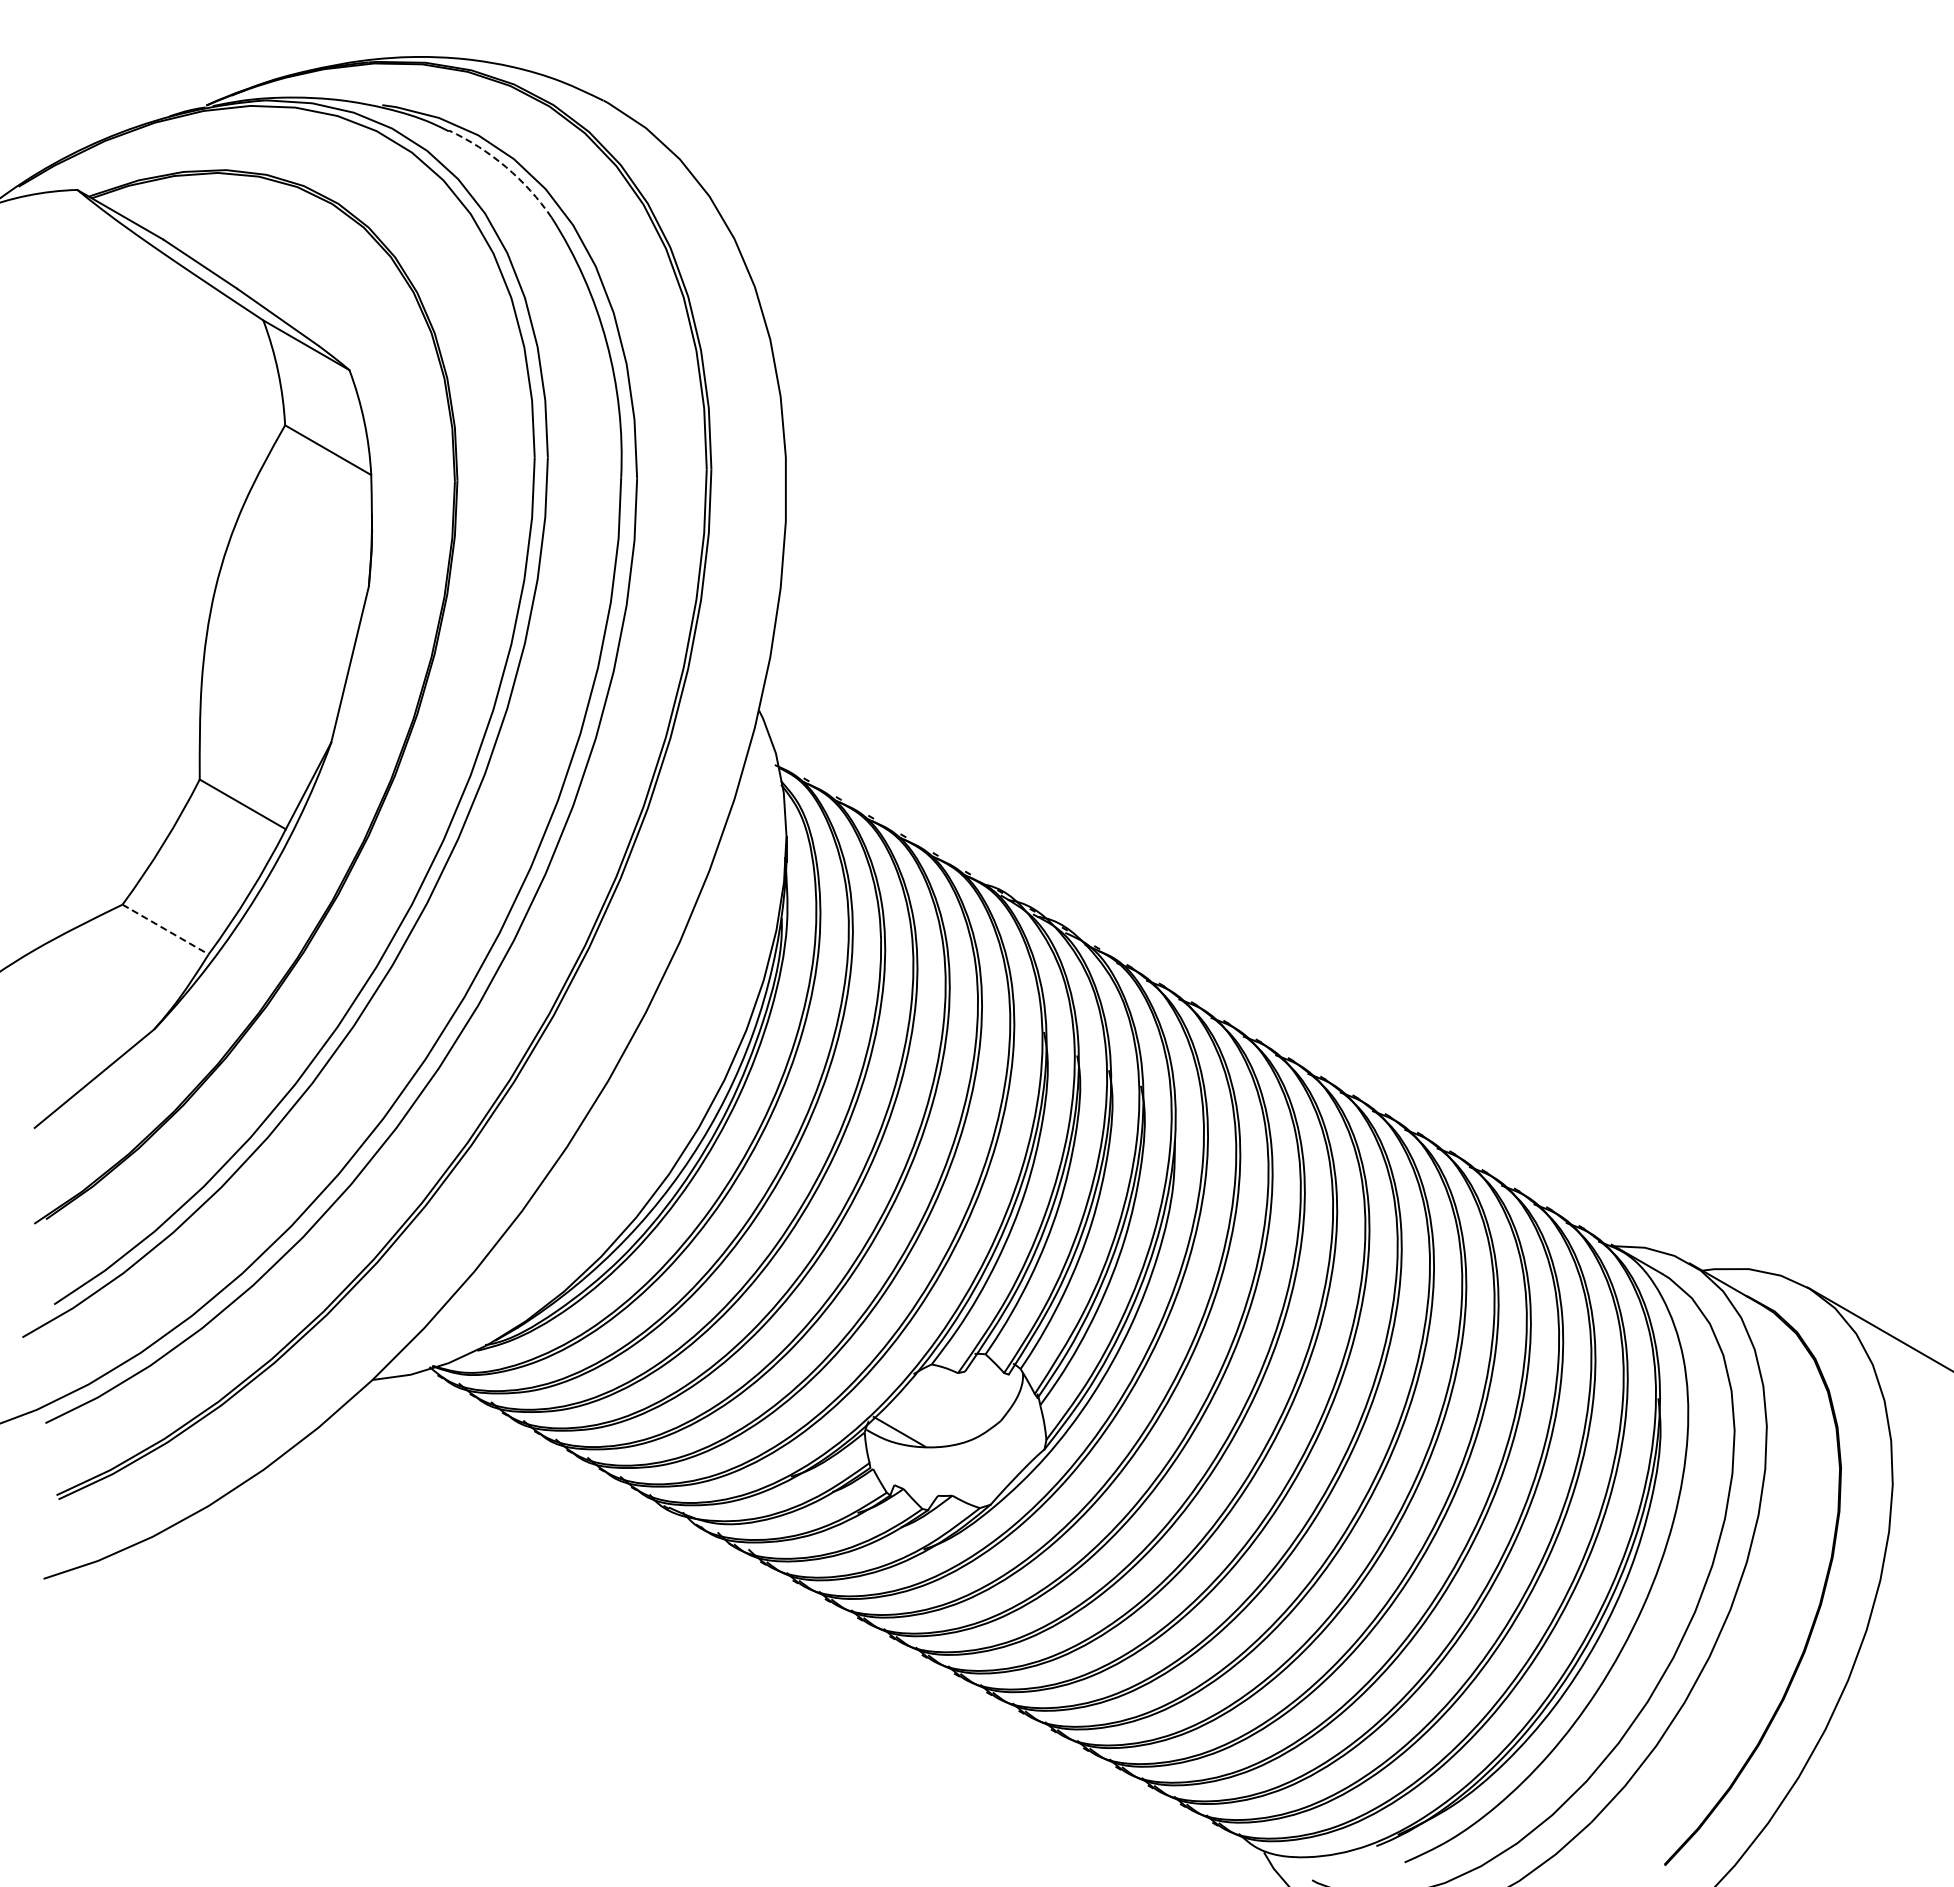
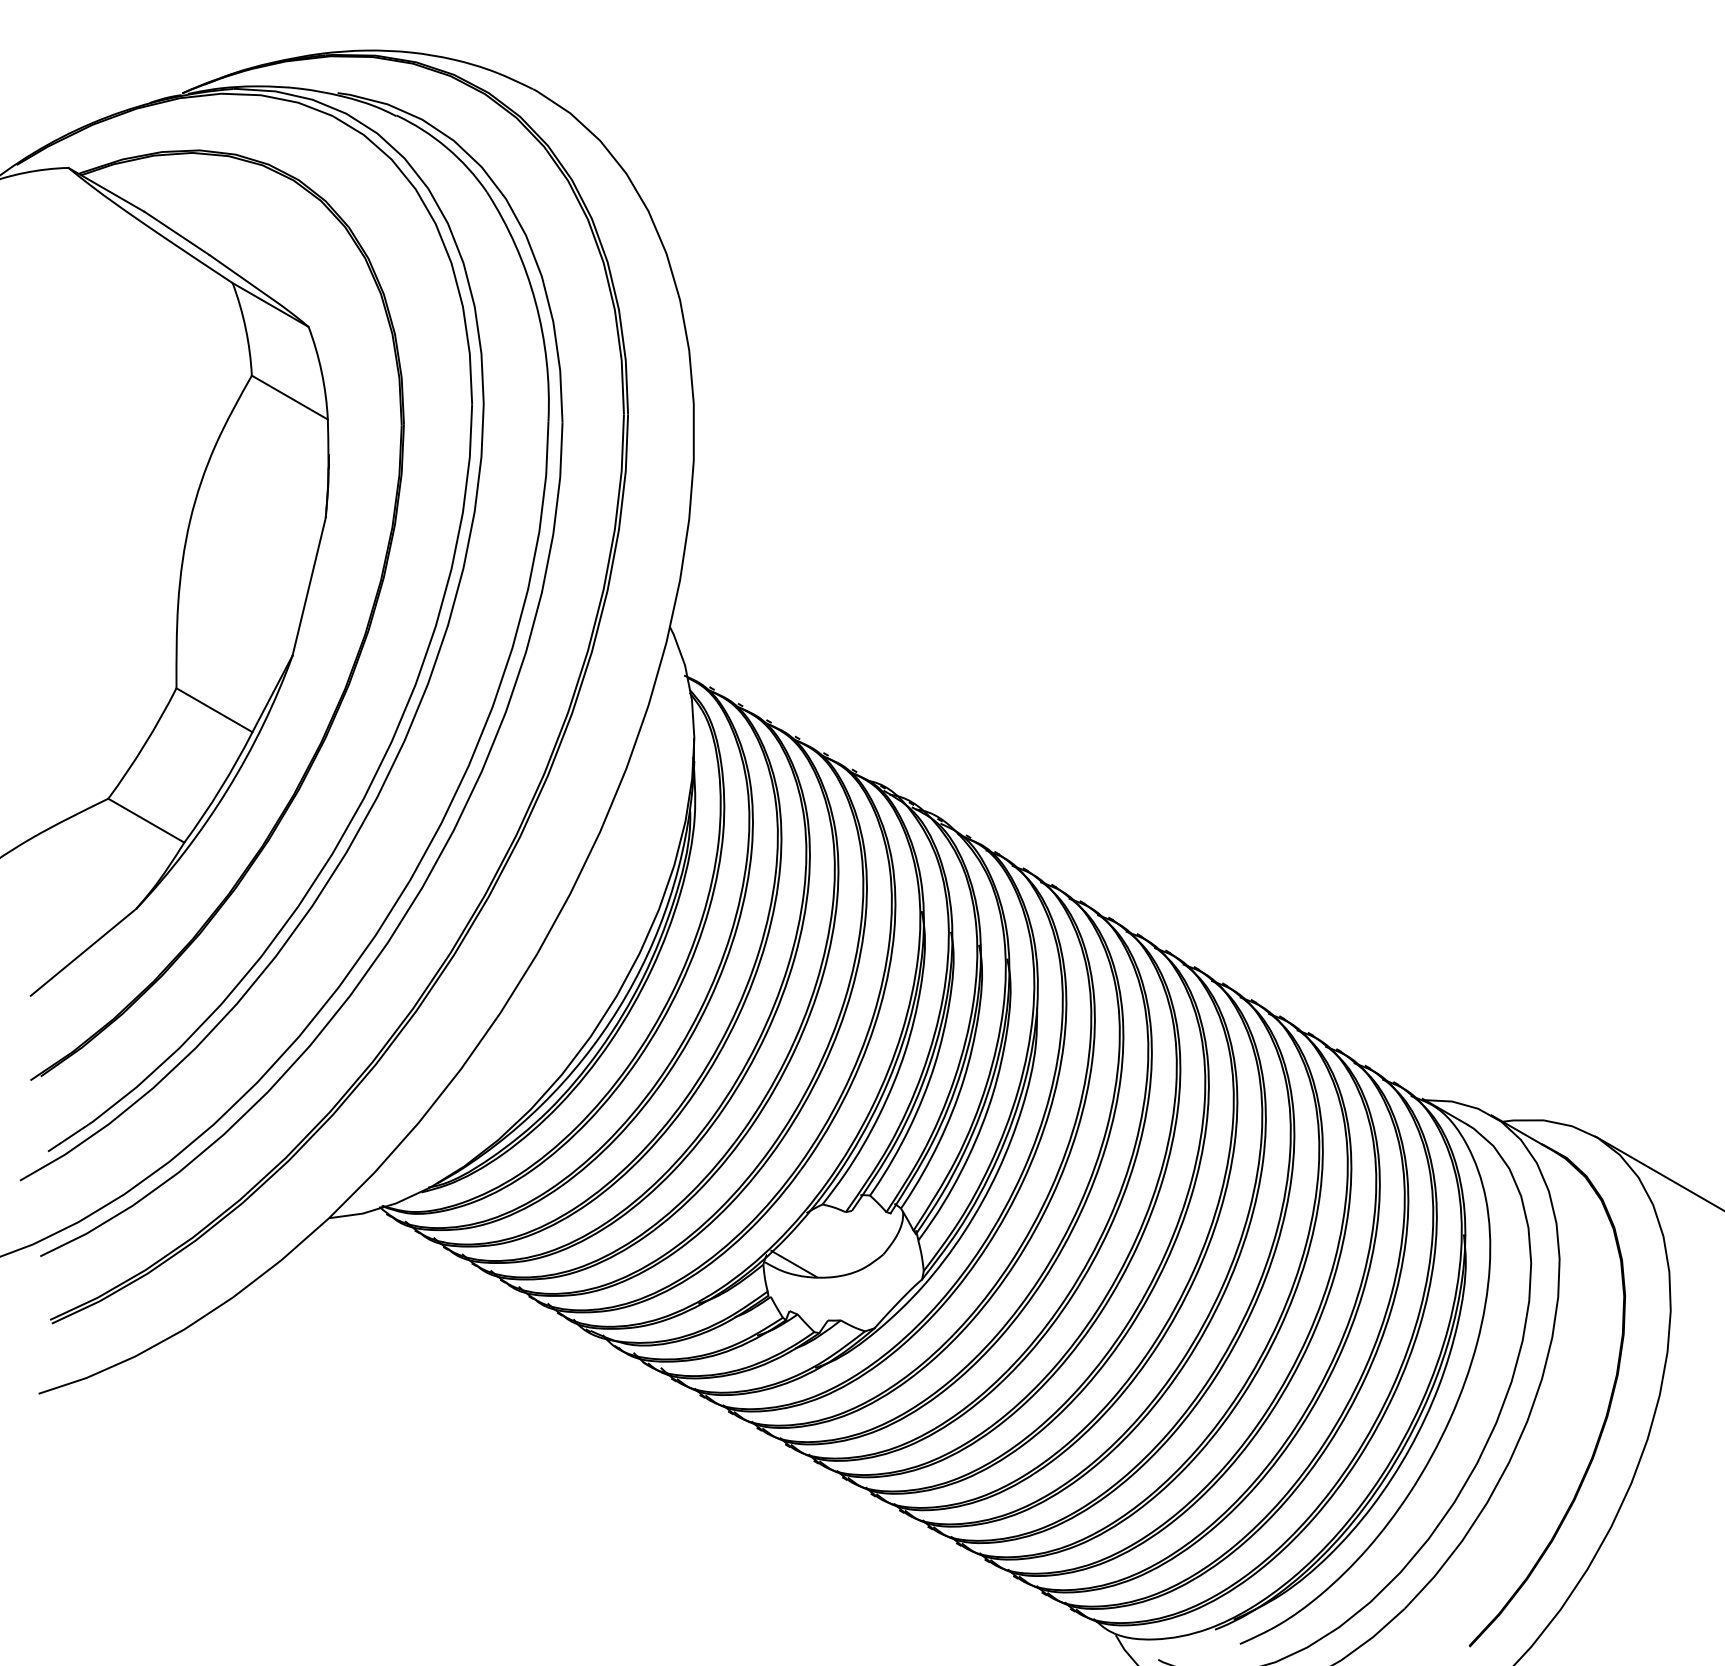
arc: (506, 167) -> (447, 148), dashed -> solid
line: (165, 929) -> (146, 820), dashed -> solid

